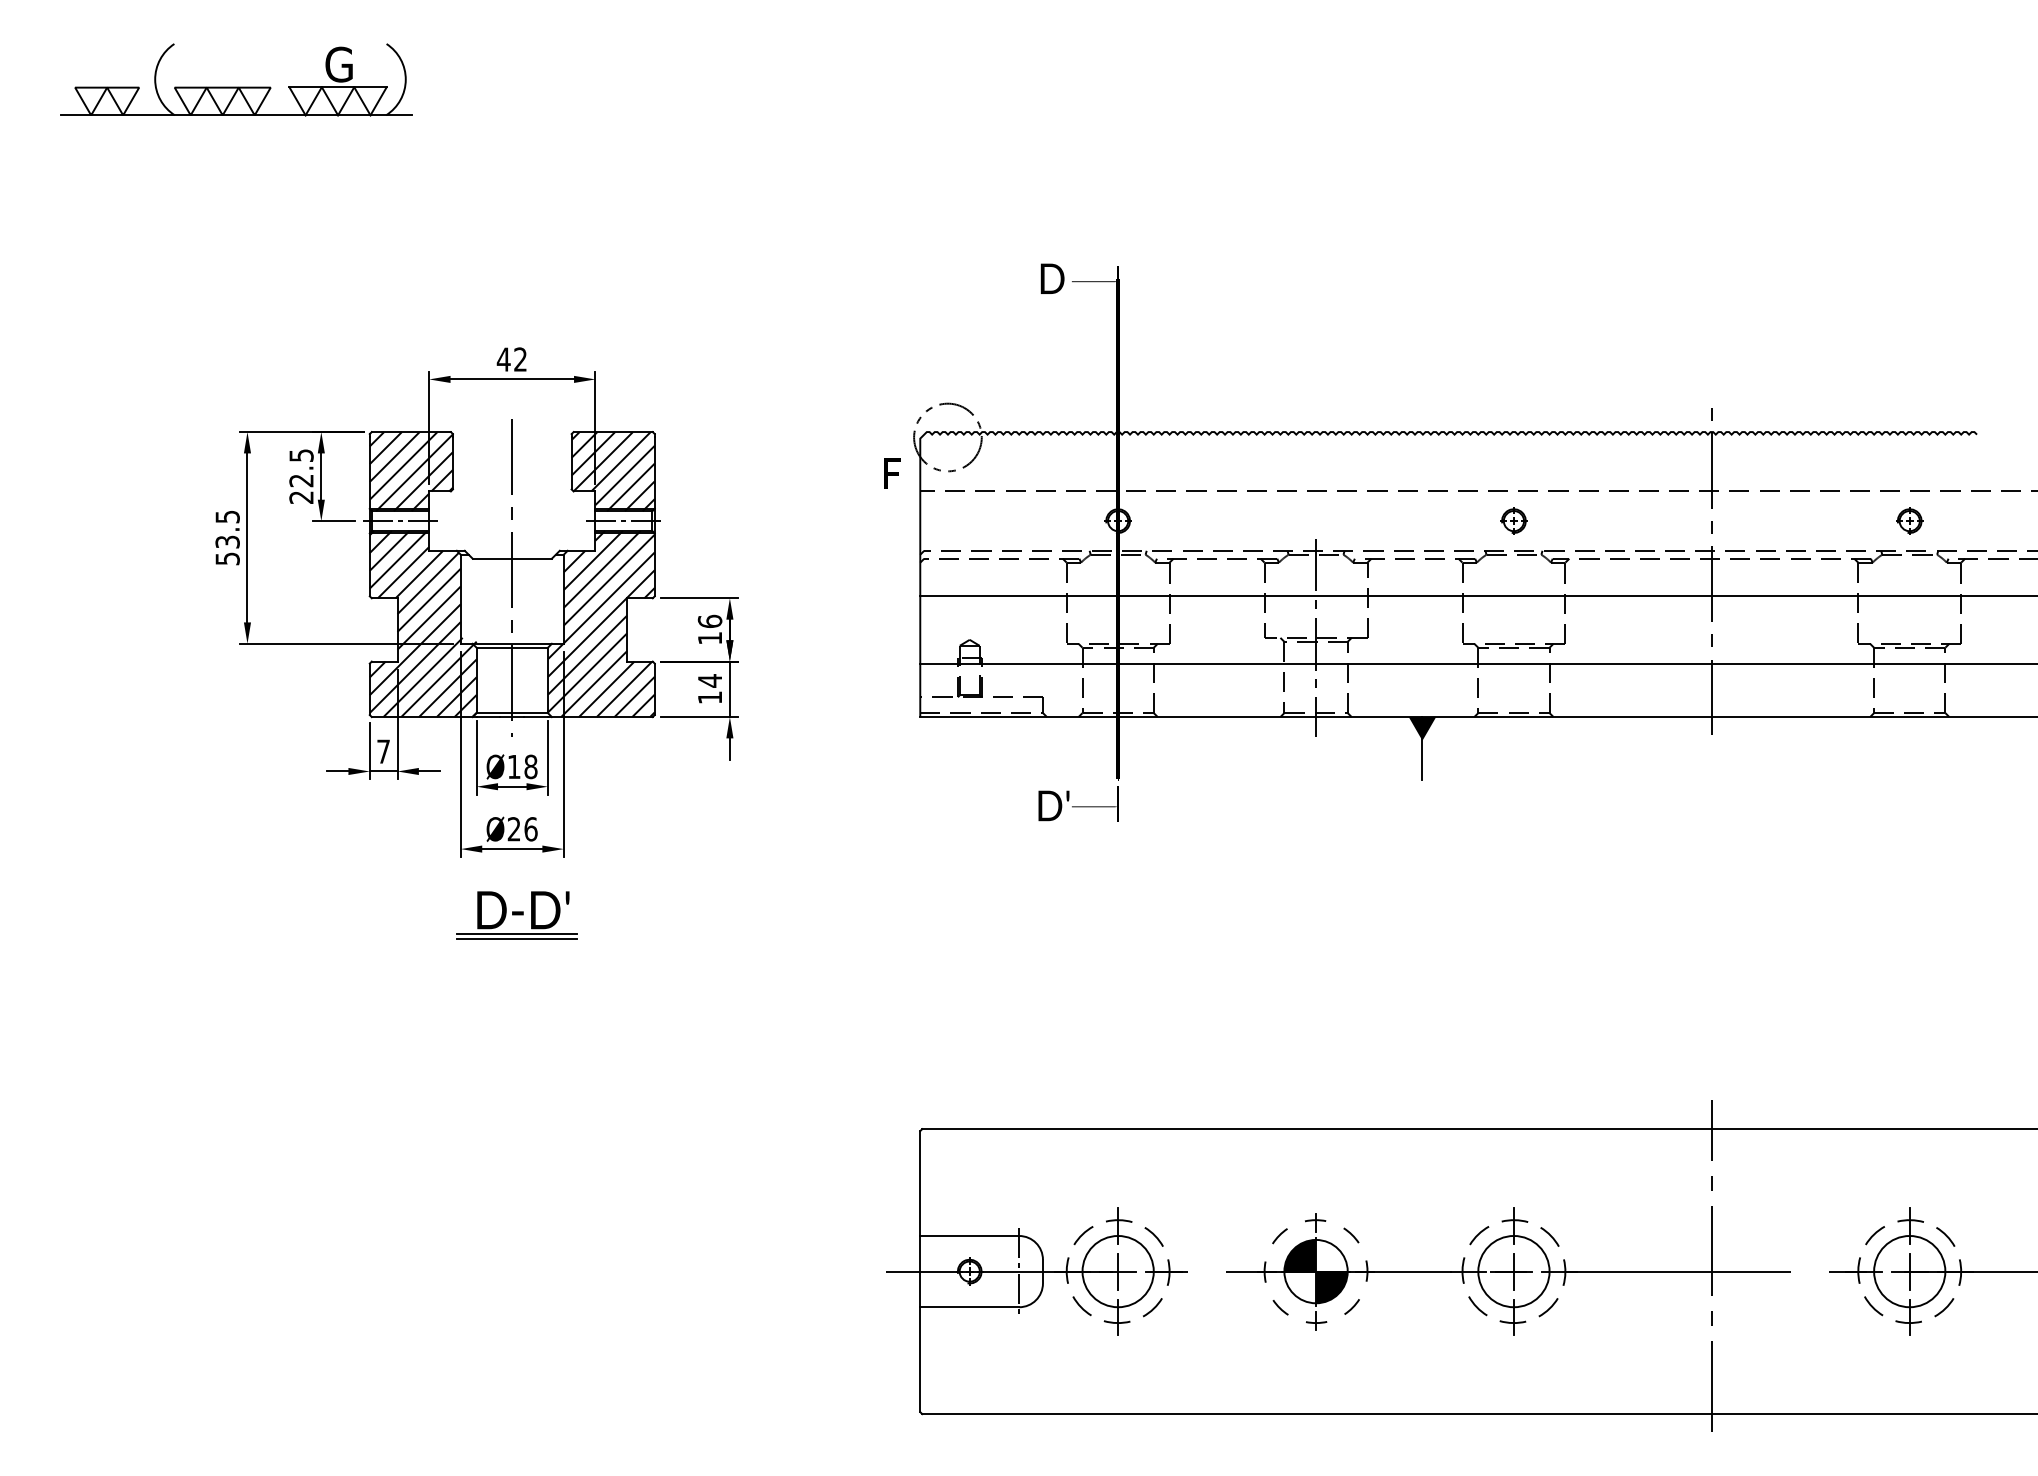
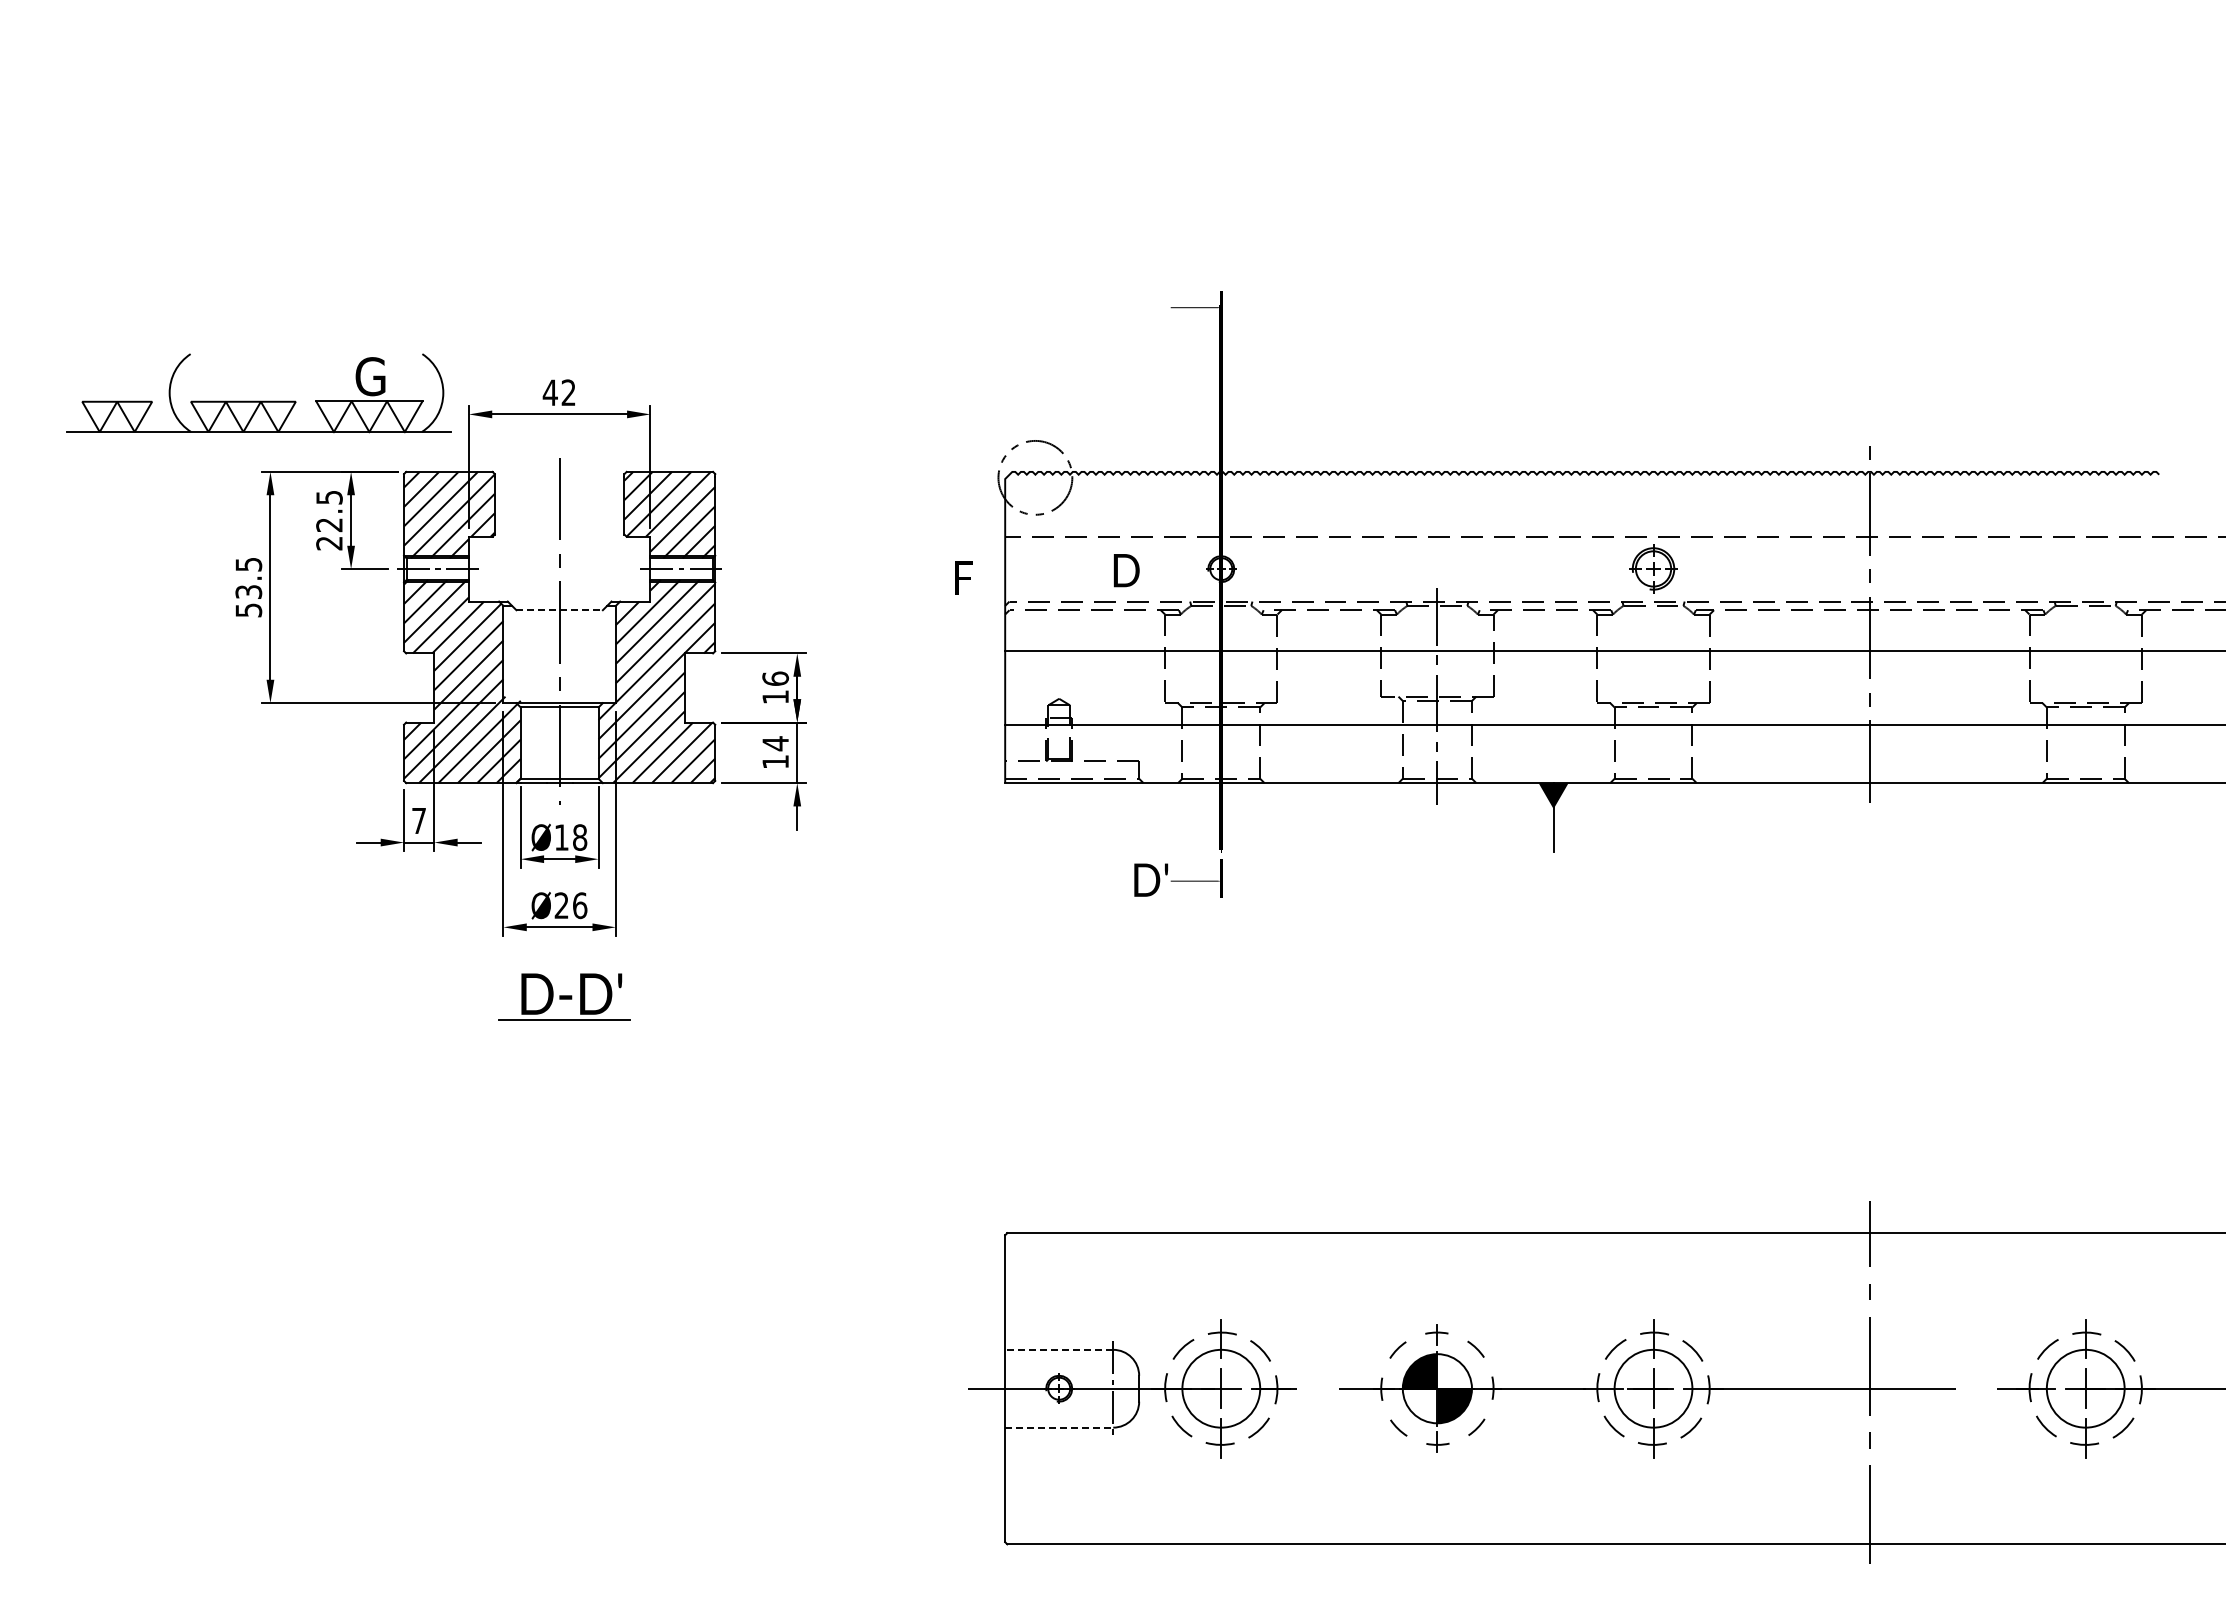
part: (236, 86) -> (258, 400), moved
text: (1052, 278) -> (1126, 570), moved
text: (892, 472) -> (963, 577), moved
part: (1513, 521) -> (1653, 569), size x1.6
part: (1909, 521) -> (2085, 569), removed
line: (513, 558) -> (560, 610), solid -> dashed
line: (515, 938) -> (563, 1025), removed
line: (969, 1235) -> (1058, 1349), solid -> dashed
line: (970, 1307) -> (1059, 1427), solid -> dashed

